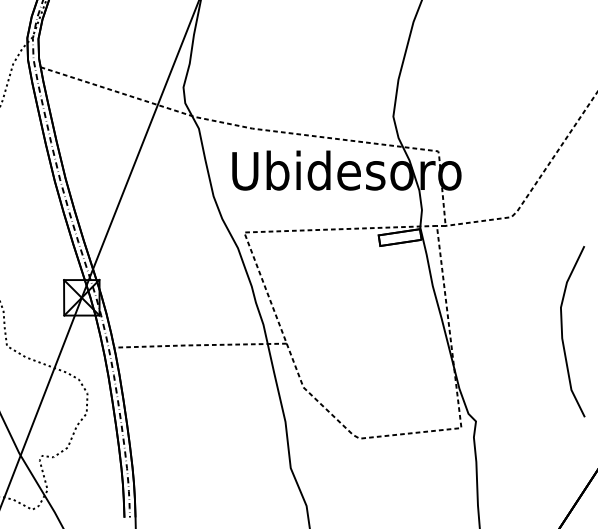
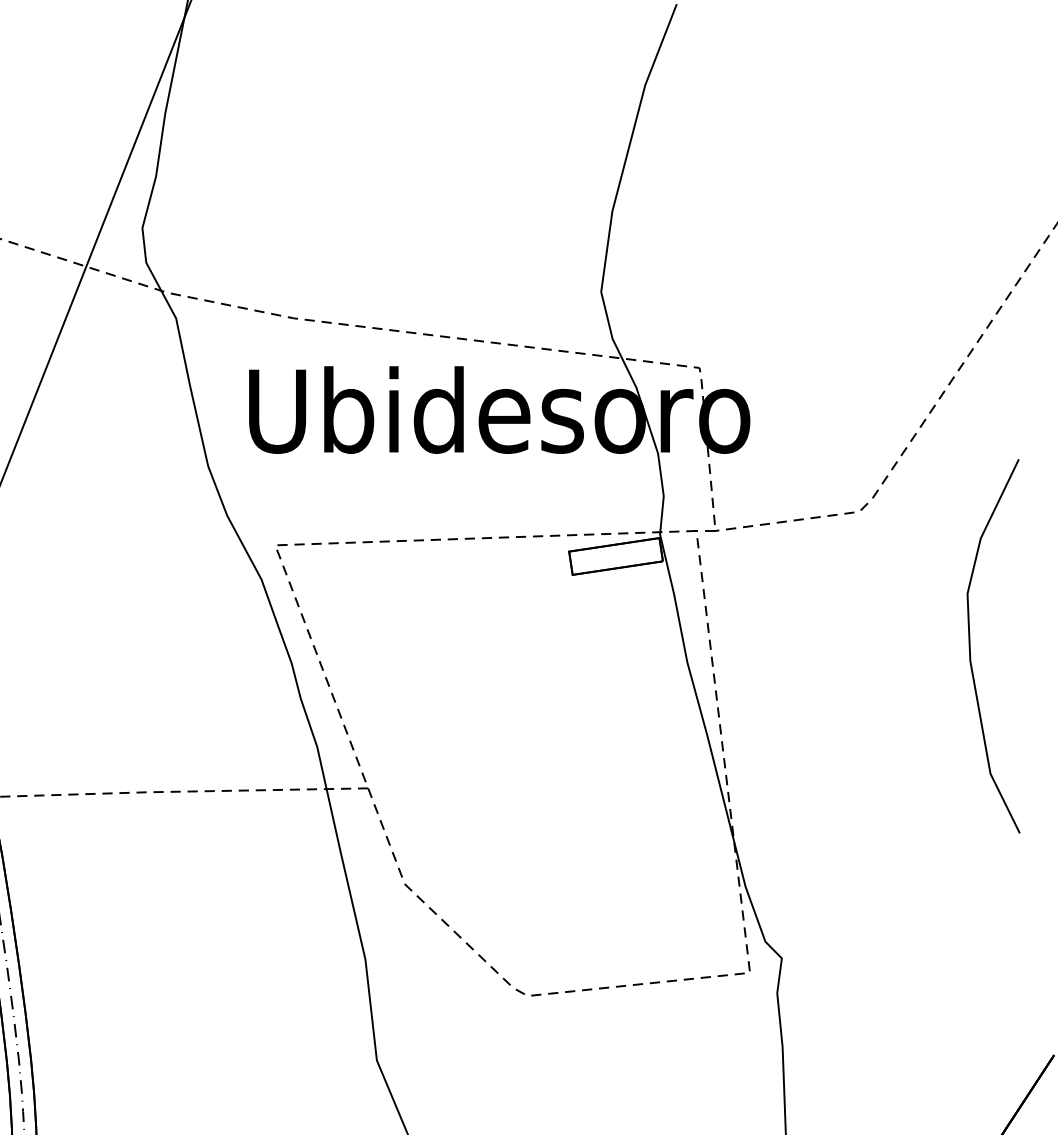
curve: (562, 331) -> (970, 645), moved

